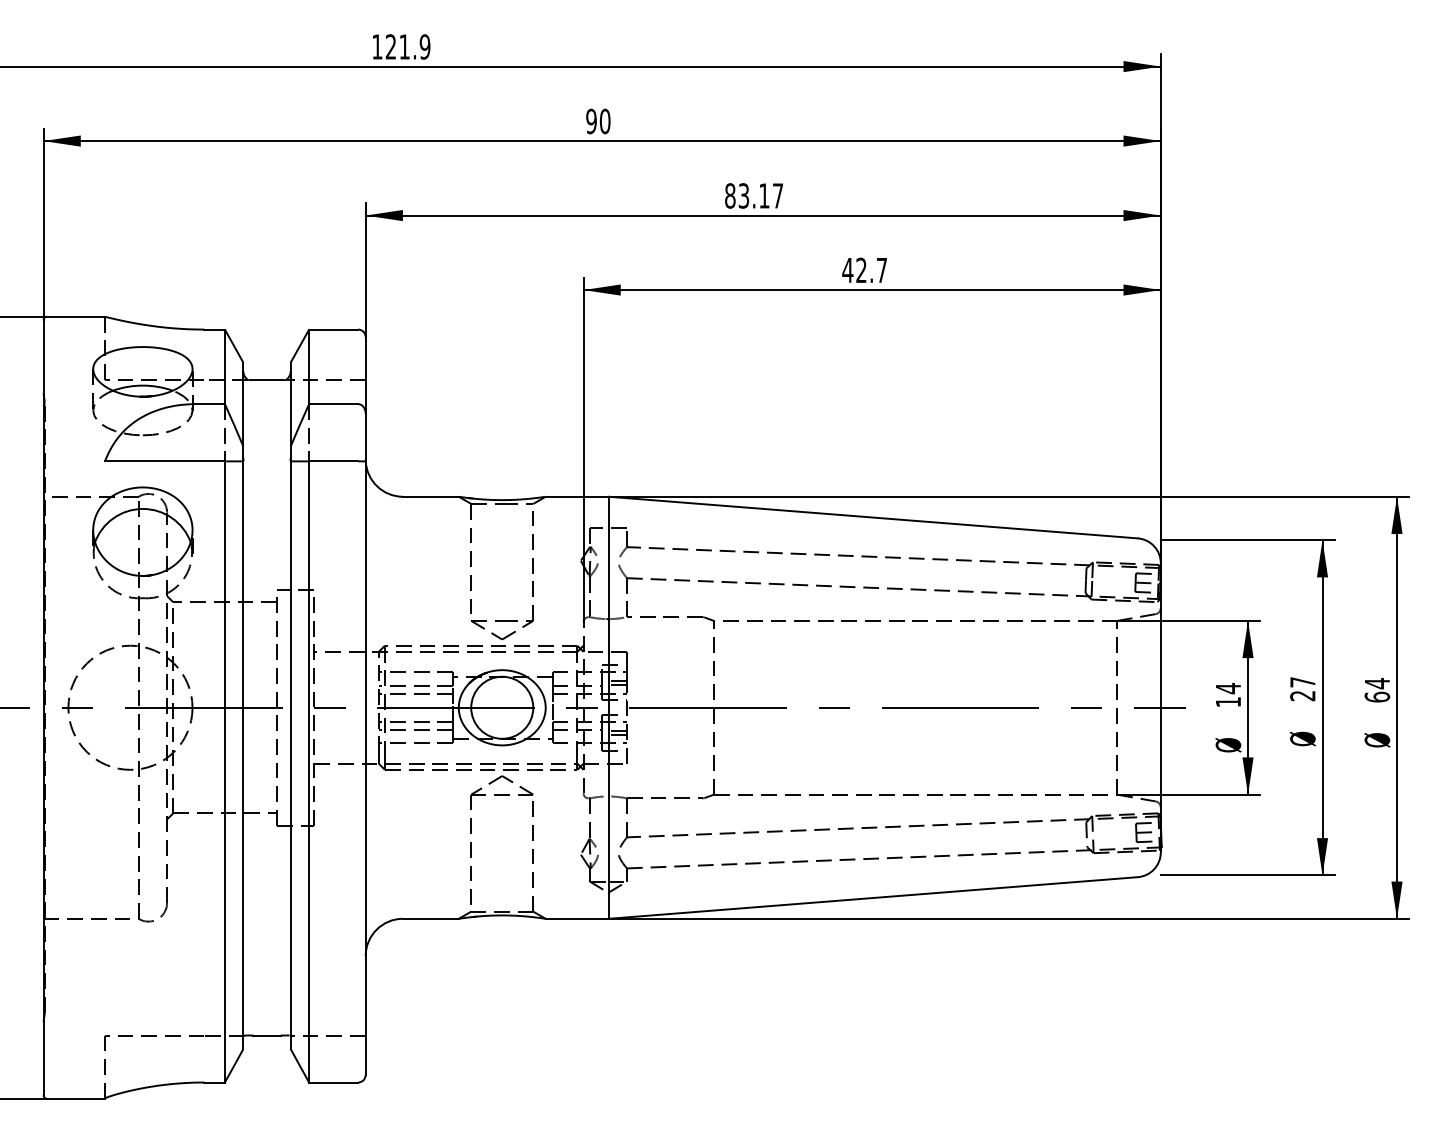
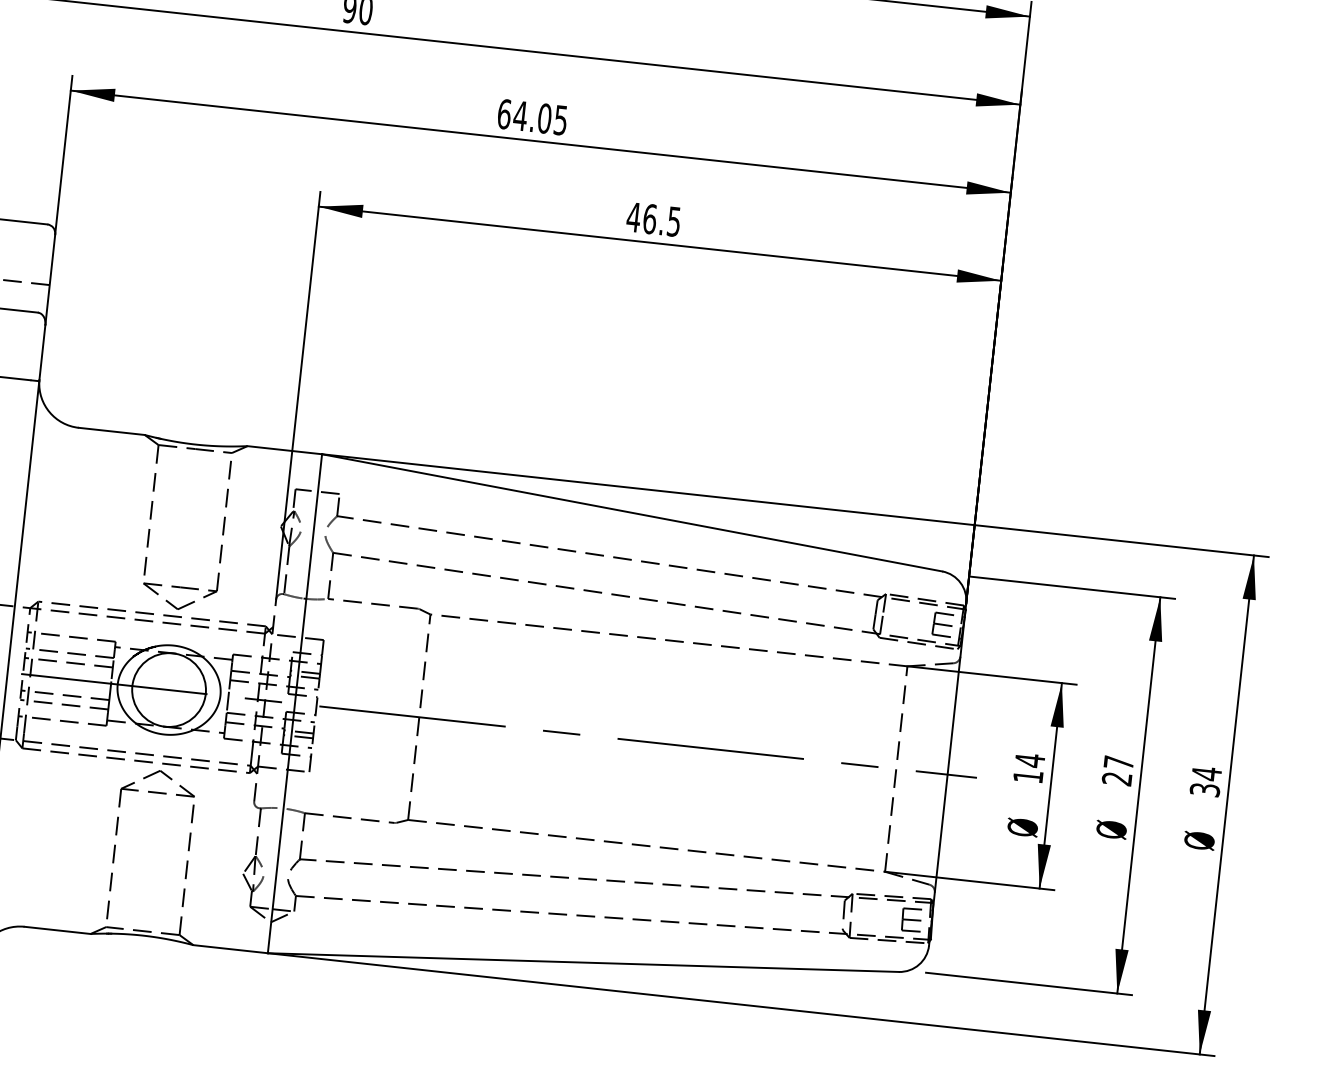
text: (754, 195) -> (533, 116), 83.17 -> 64.05
text: (871, 270) -> (661, 220), 42.7 -> 46.5
text: (1377, 696) -> (1205, 789), 64 -> 34

